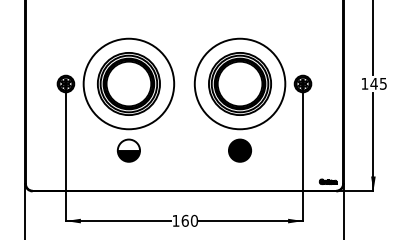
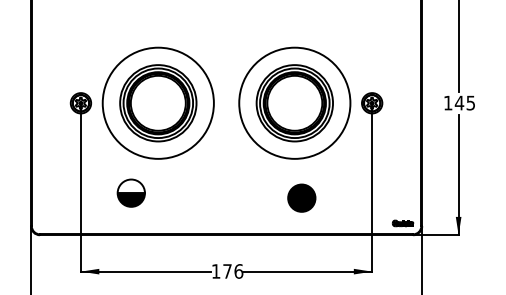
part: (128, 150) -> (130, 192), moved
part: (239, 150) -> (301, 197), moved
text: (190, 220) -> (233, 271), 160 -> 176

